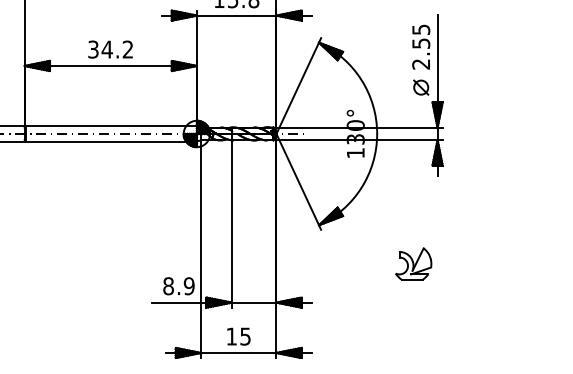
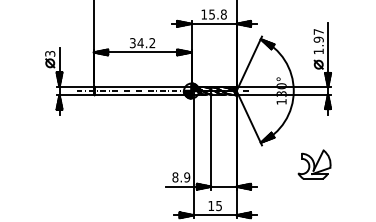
text: (420, 46) -> (318, 41), 2.55 -> 1.97
part: (413, 263) -> (314, 164), size x1.6

